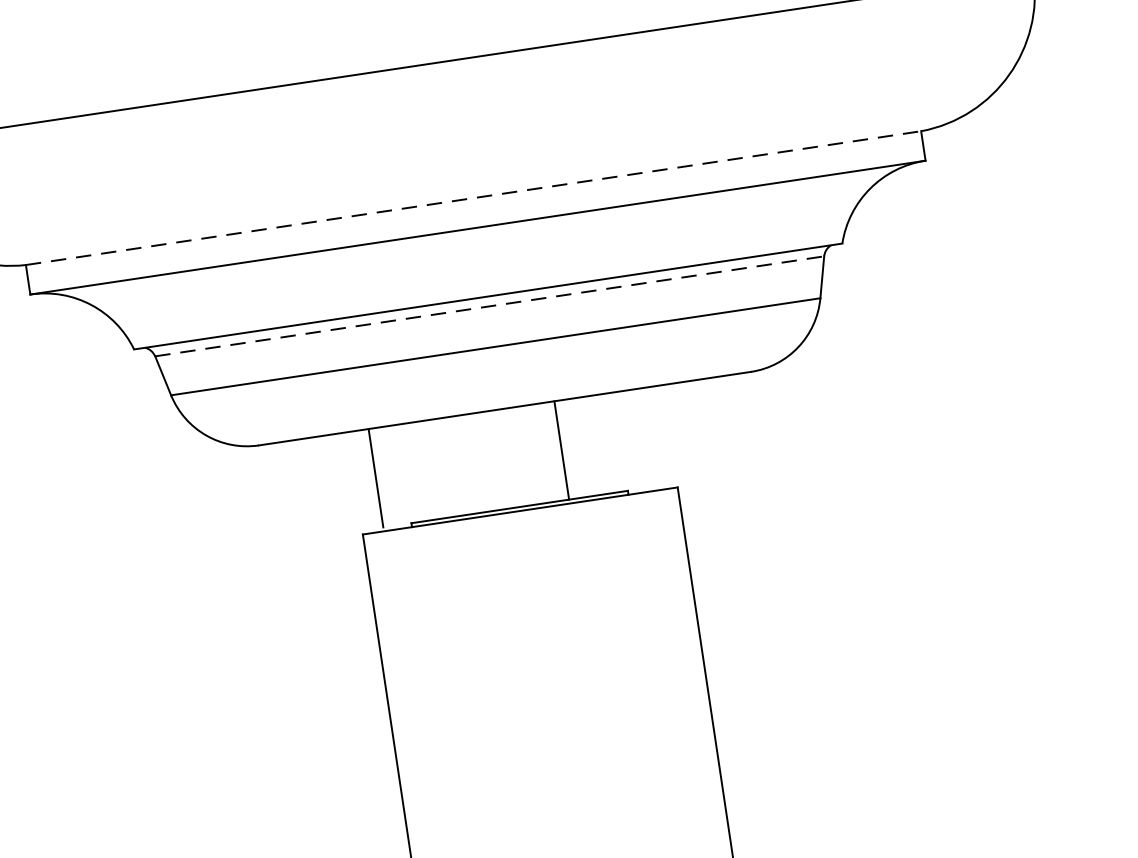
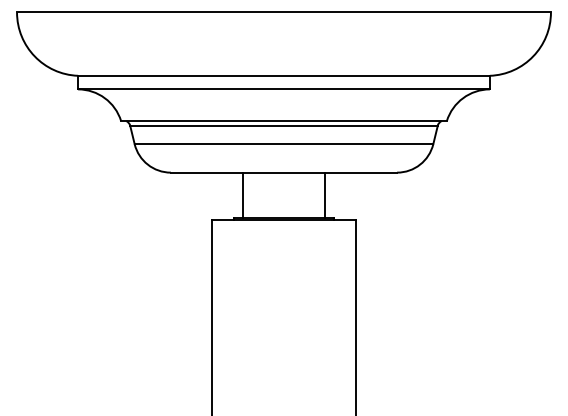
line: (474, 197) -> (284, 75), dashed -> solid
line: (490, 305) -> (284, 125), dashed -> solid
line: (561, 448) -> (324, 194), moved
line: (376, 476) -> (243, 194), moved

